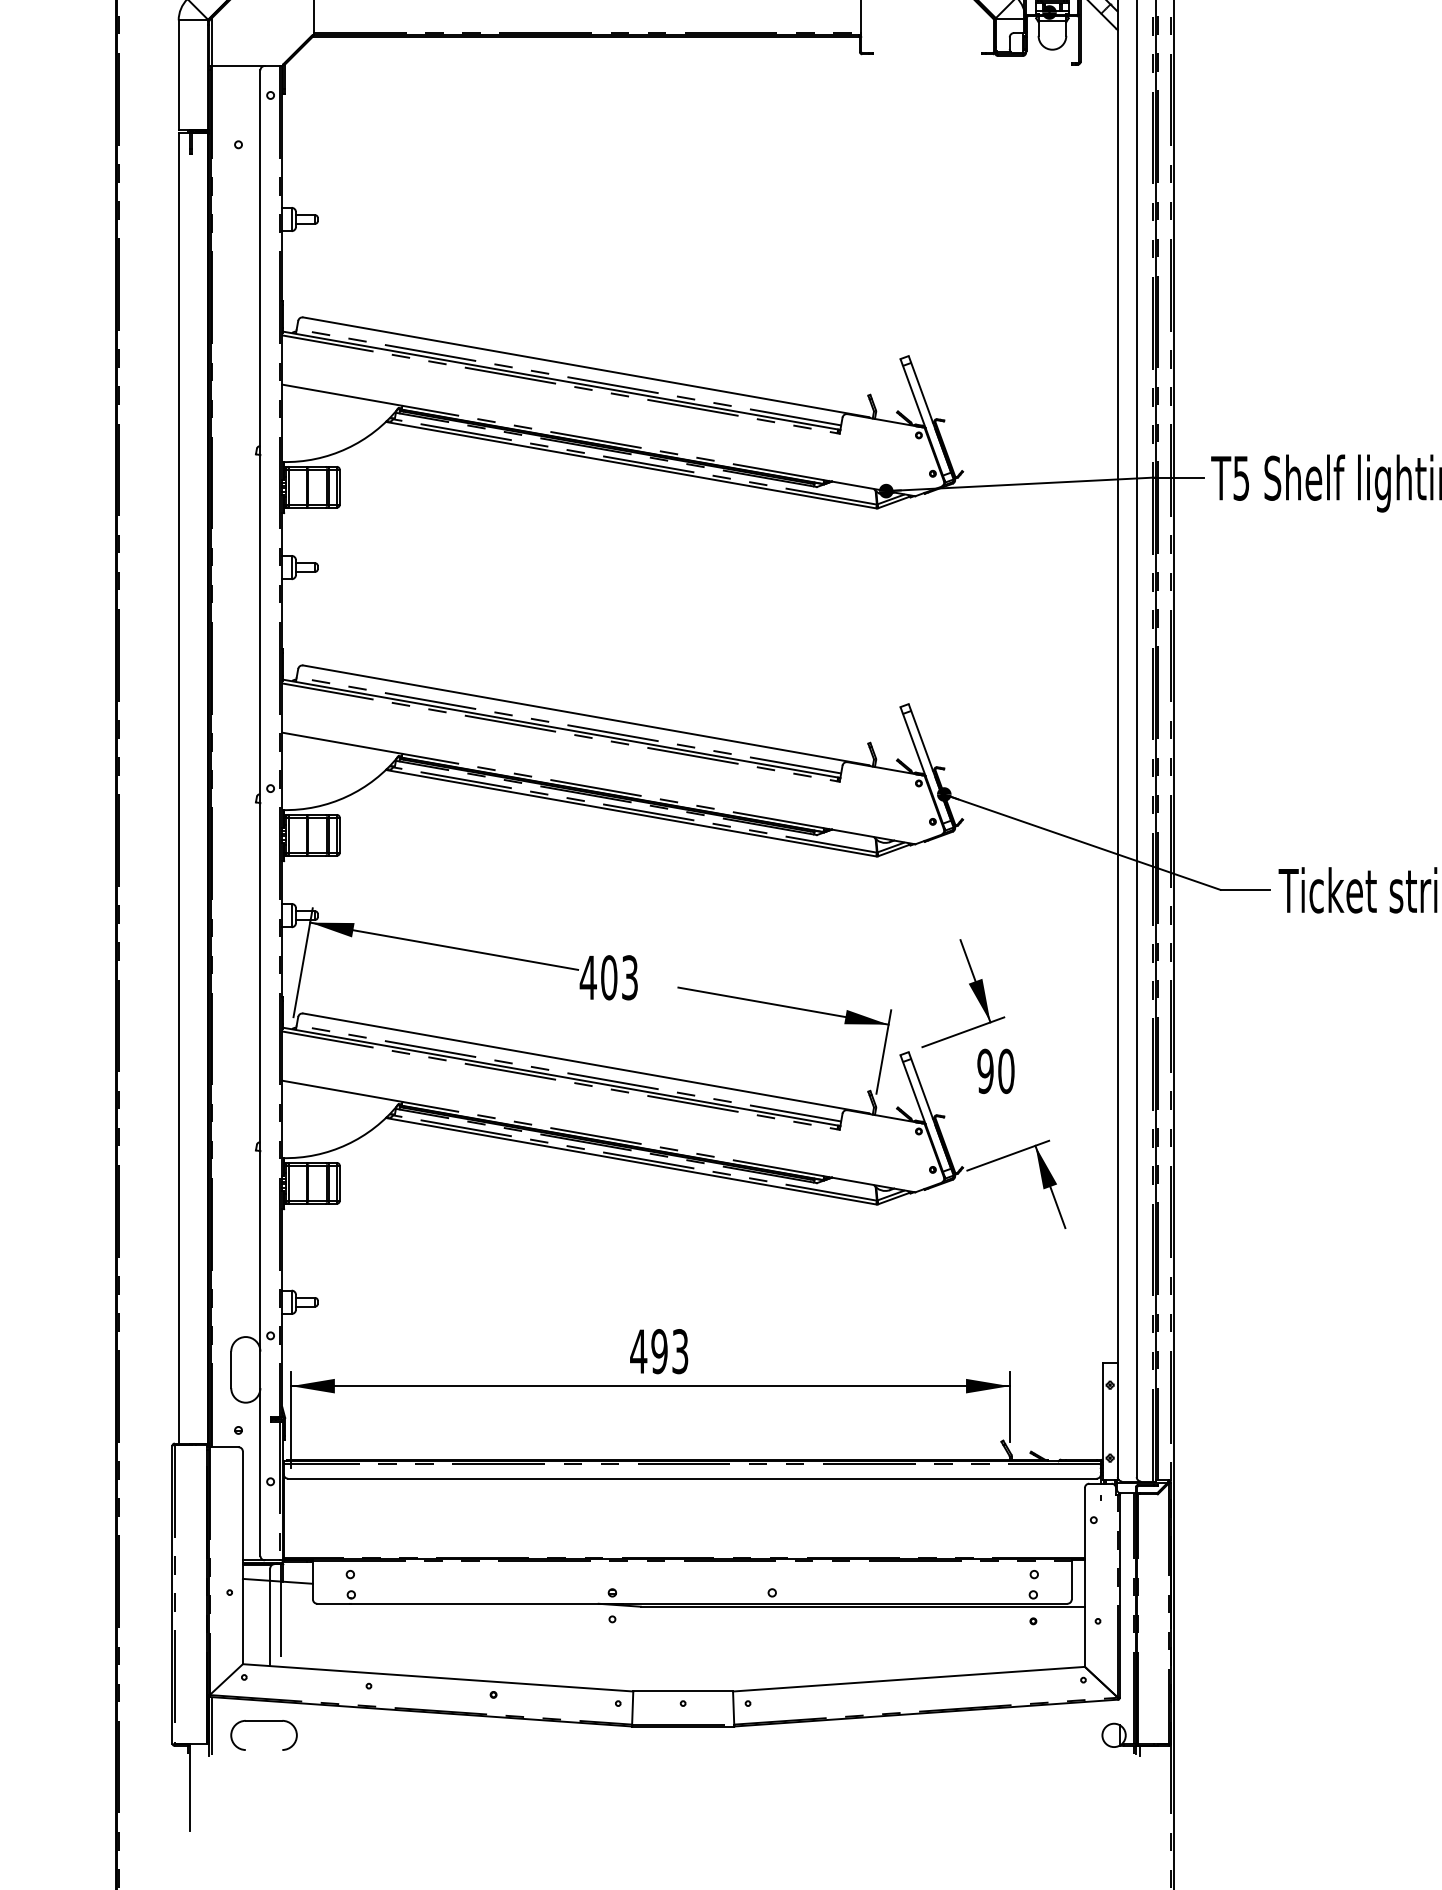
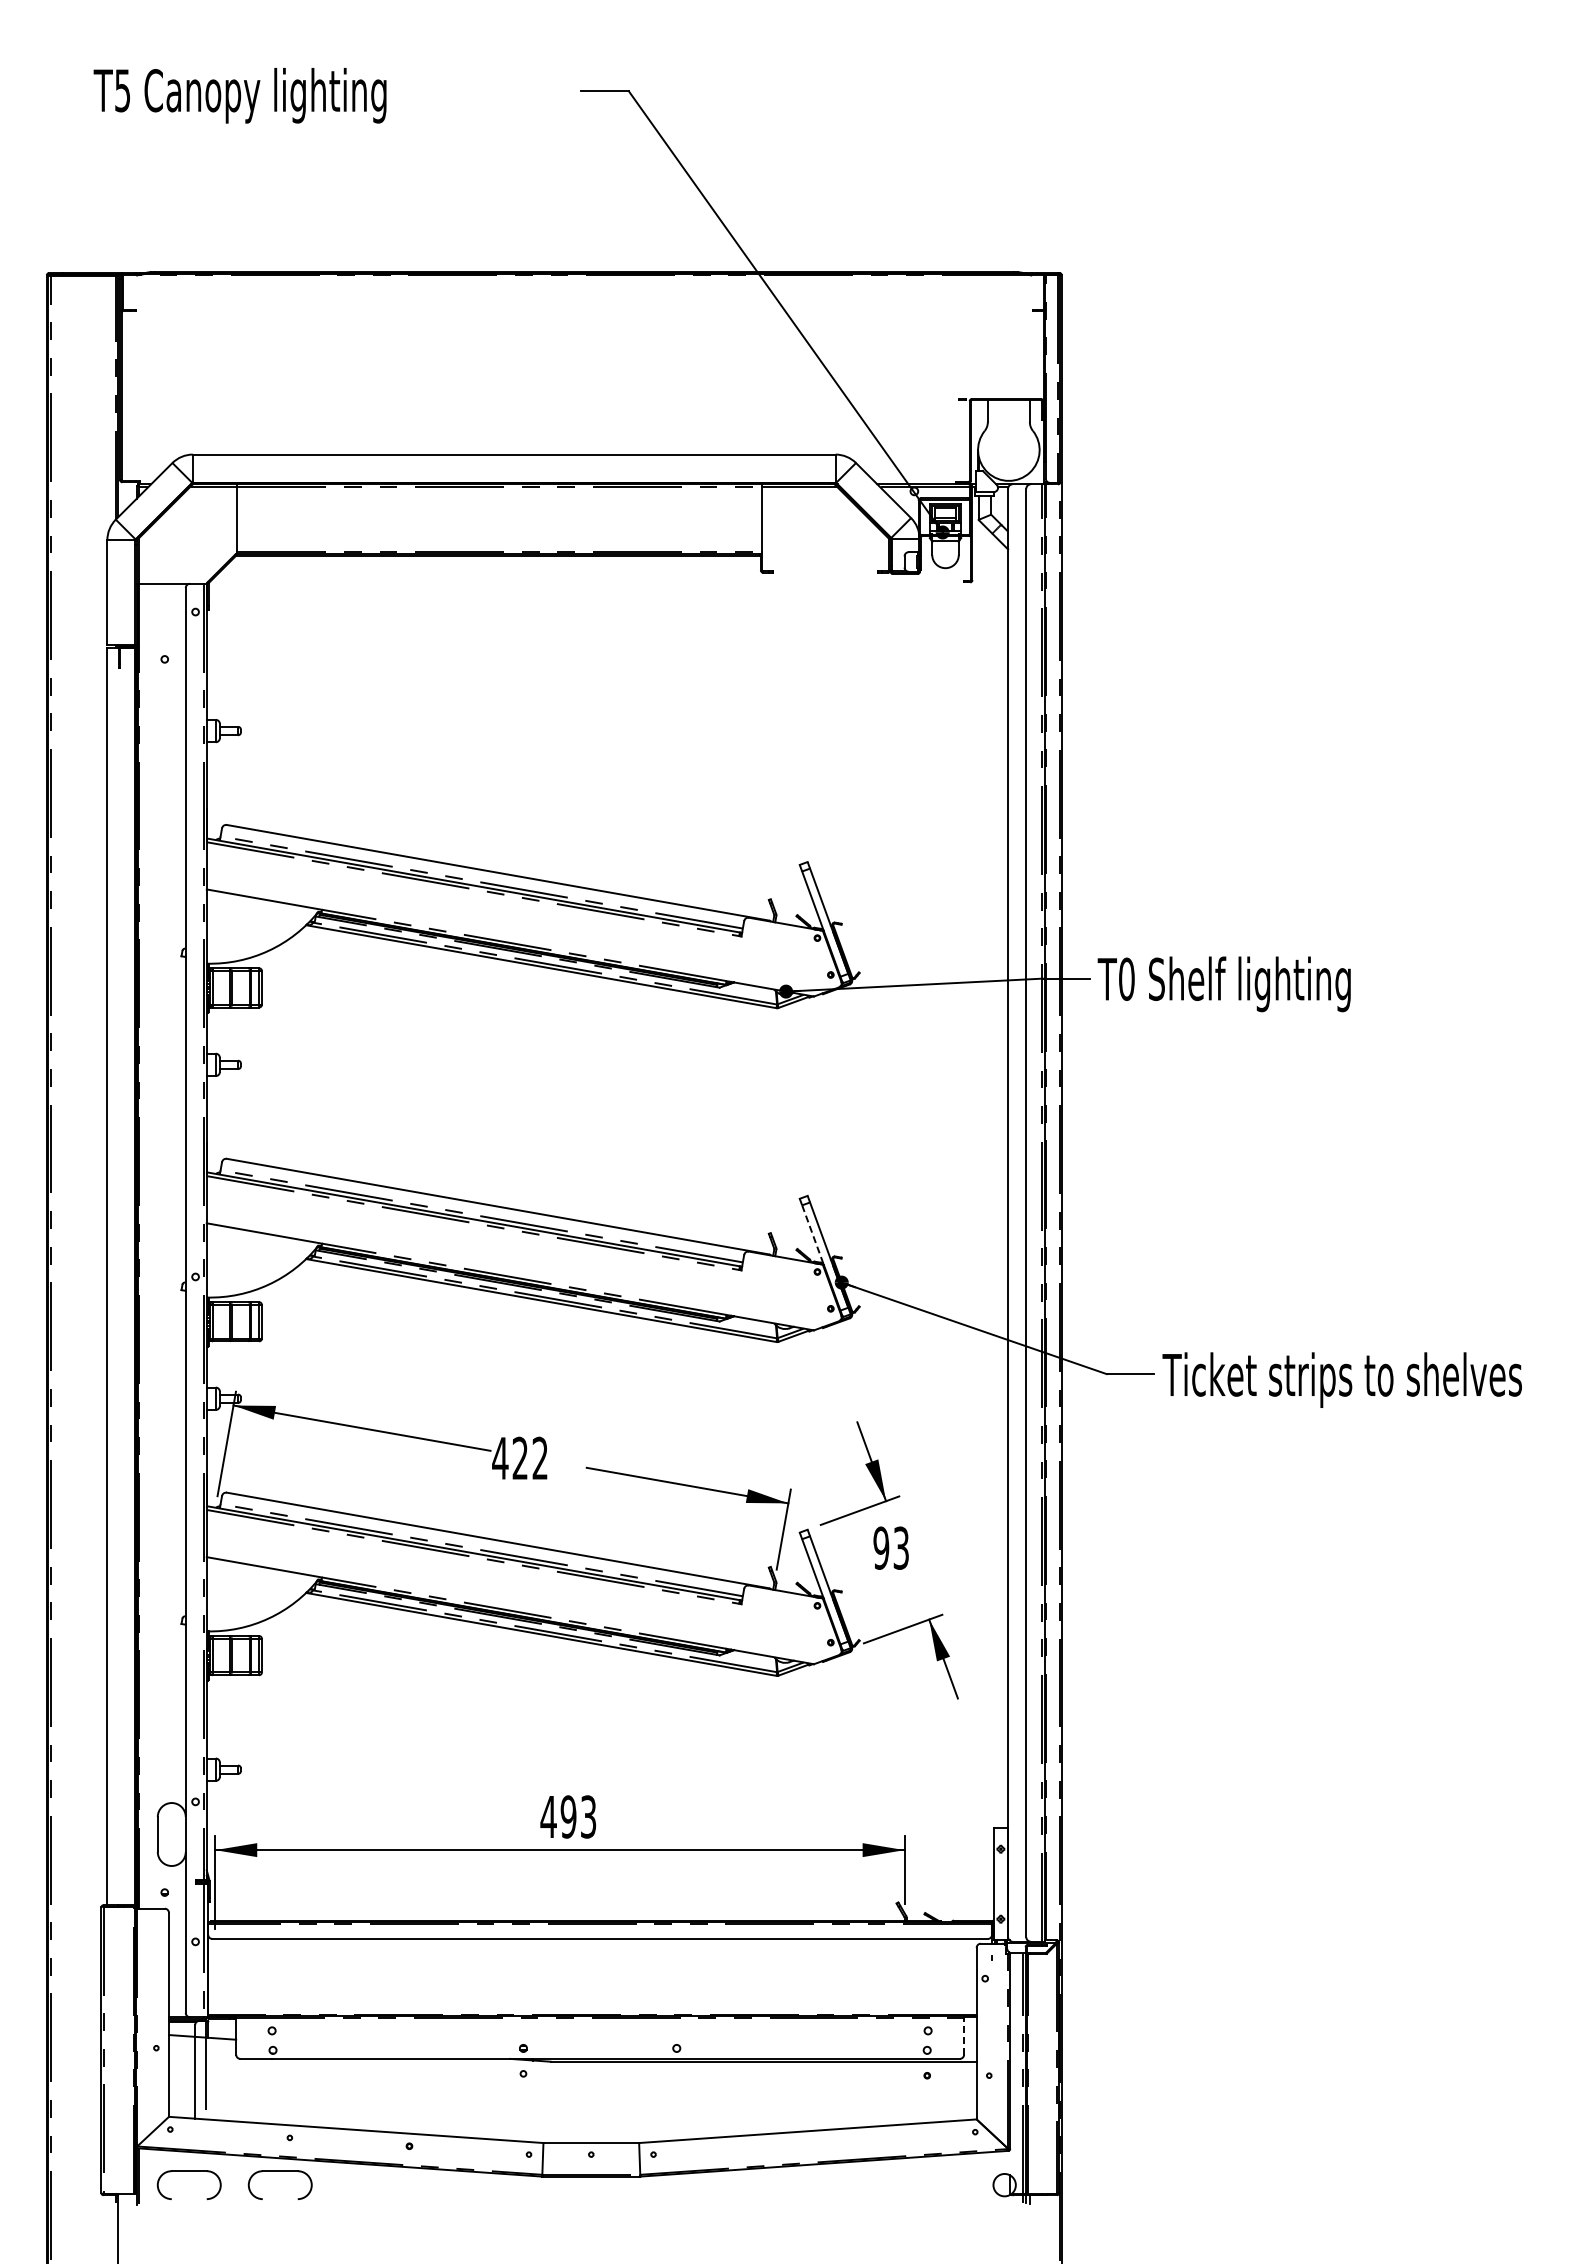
text: (1241, 478) -> (1126, 979), T5 -> T0
line: (914, 745) -> (813, 1235), solid -> dashed
text: (618, 977) -> (529, 1458), 403 -> 422
text: (1006, 1070) -> (901, 1547), 90 -> 93
line: (1072, 1579) -> (964, 2035), solid -> dashed
part: (358, 1721) -> (279, 2171), added

